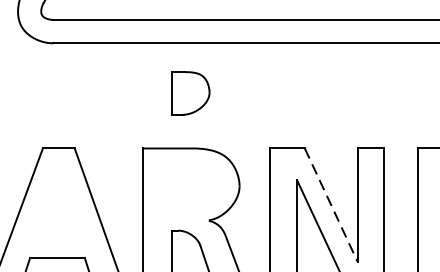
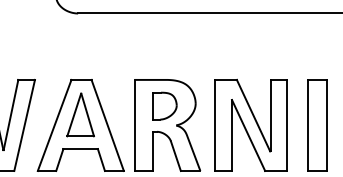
part: (190, 92) -> (164, 105), moved
part: (57, 203) -> (80, 114), added
line: (331, 206) -> (253, 116), dashed -> solid

